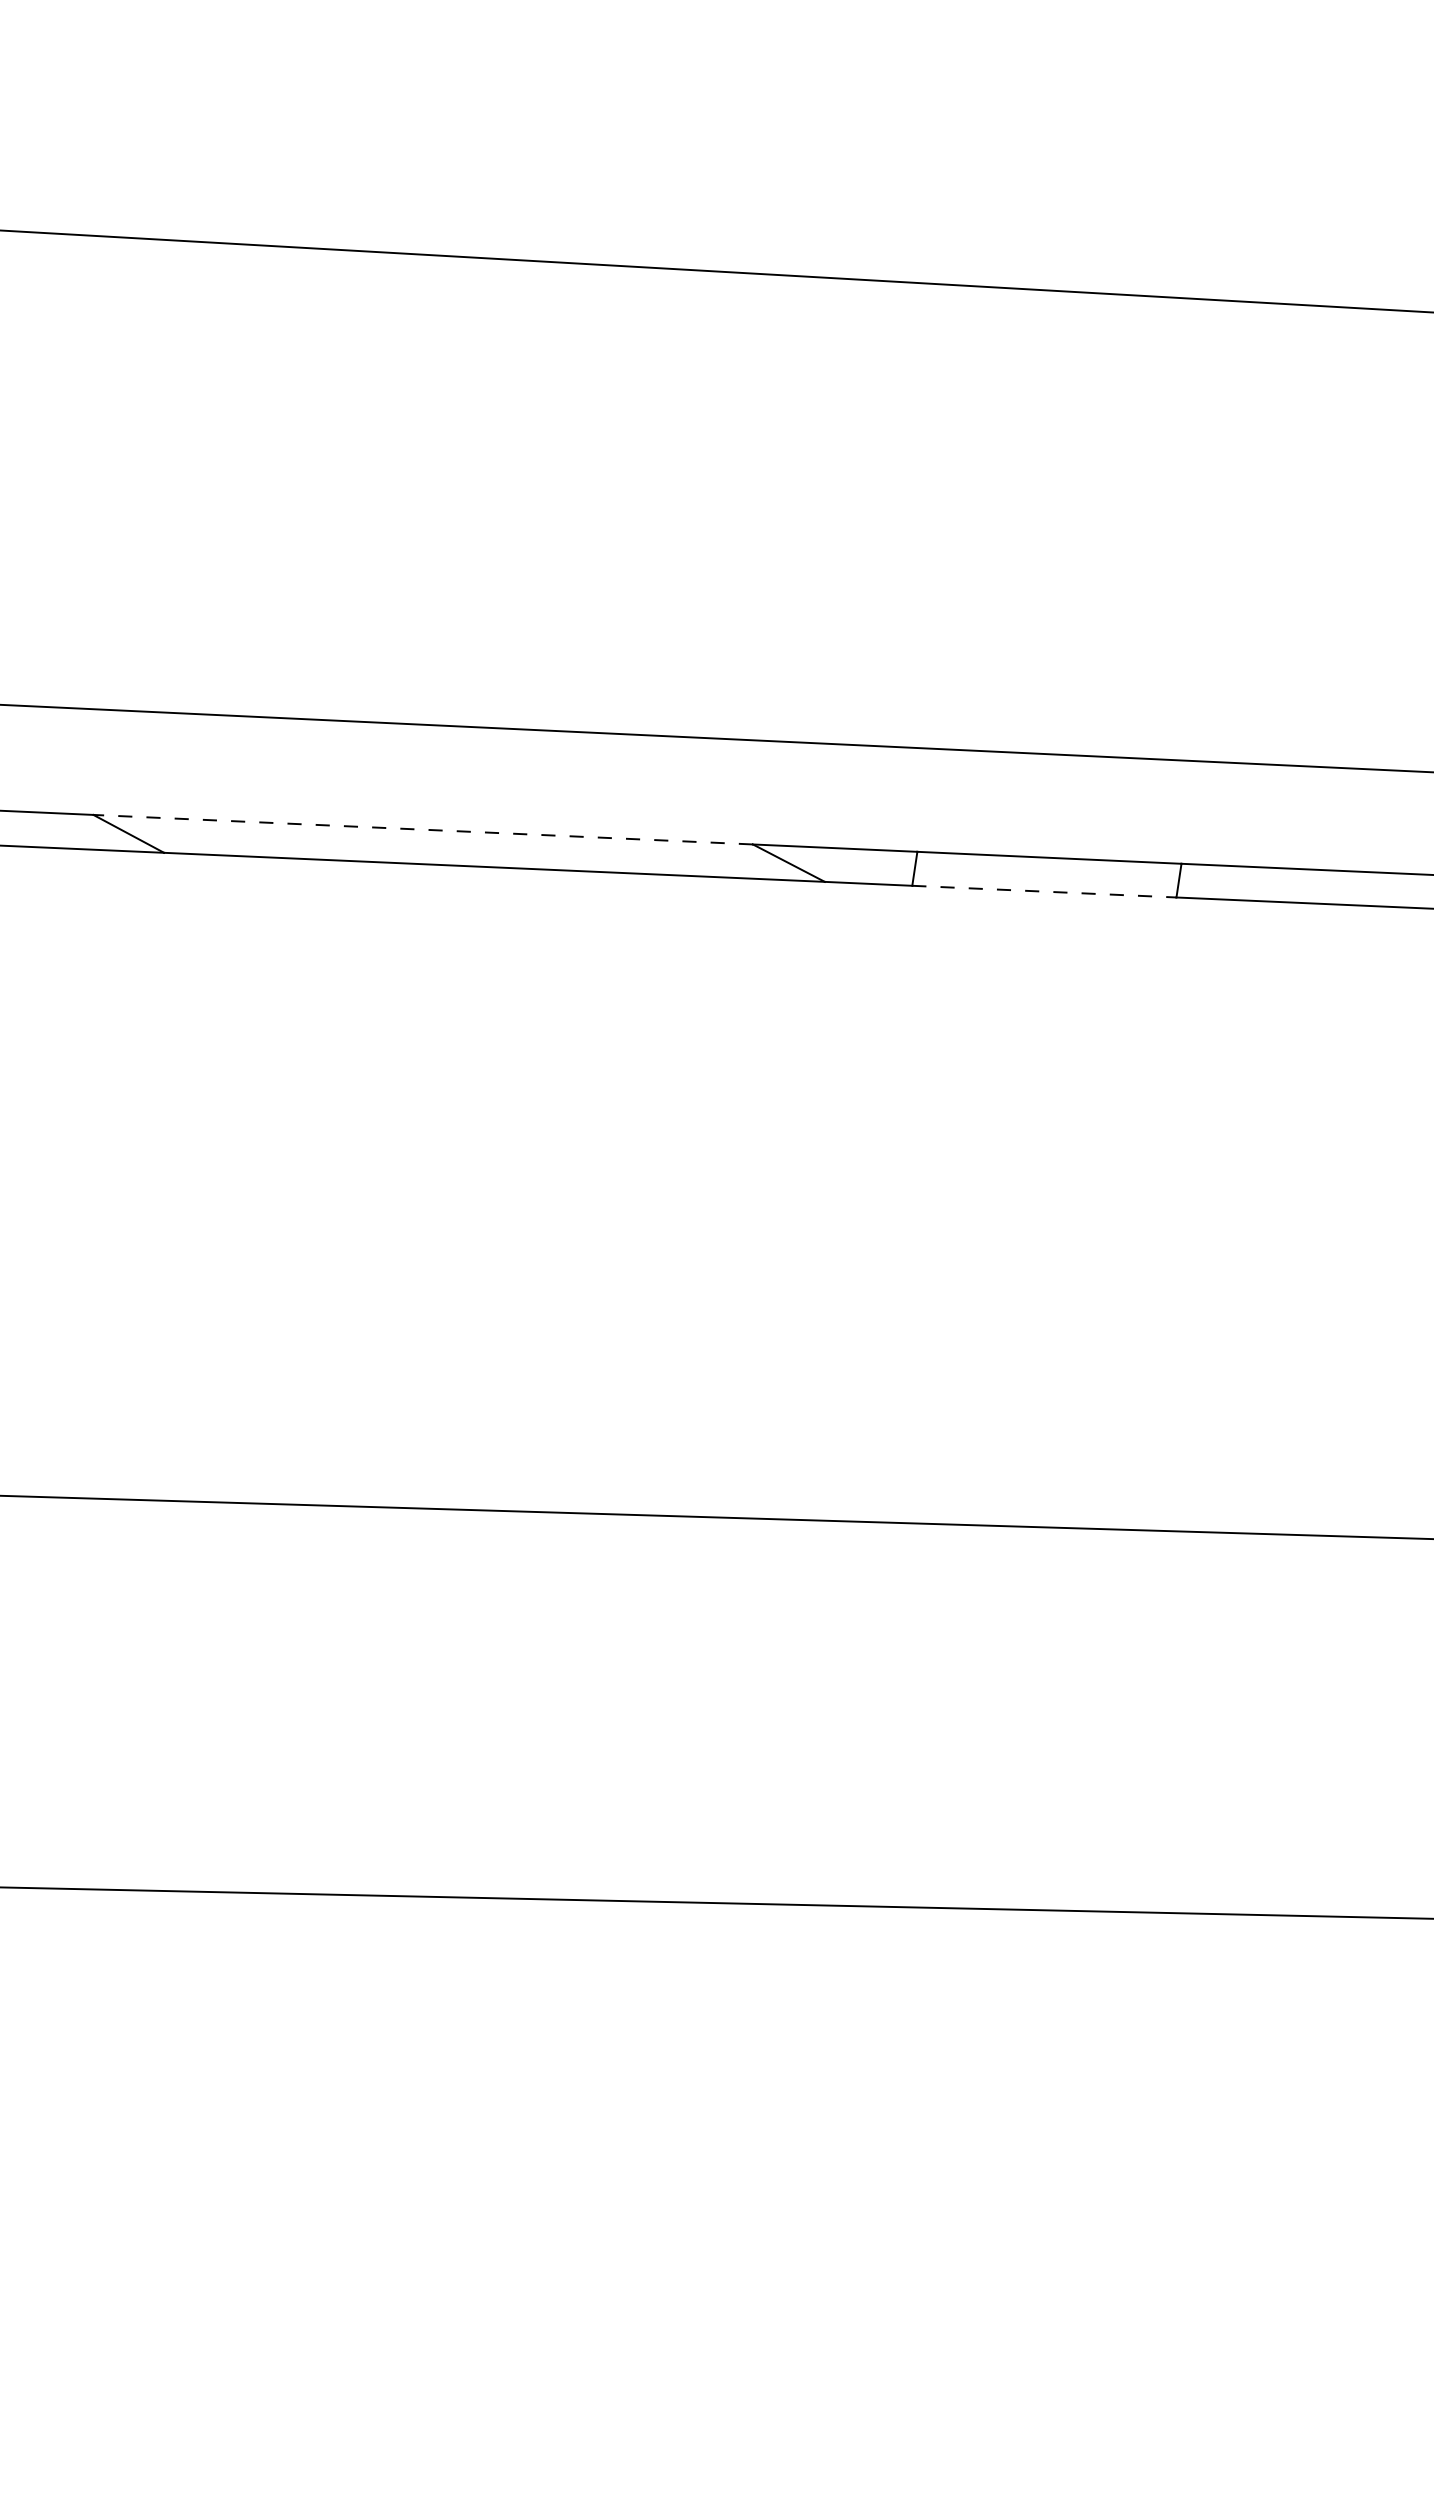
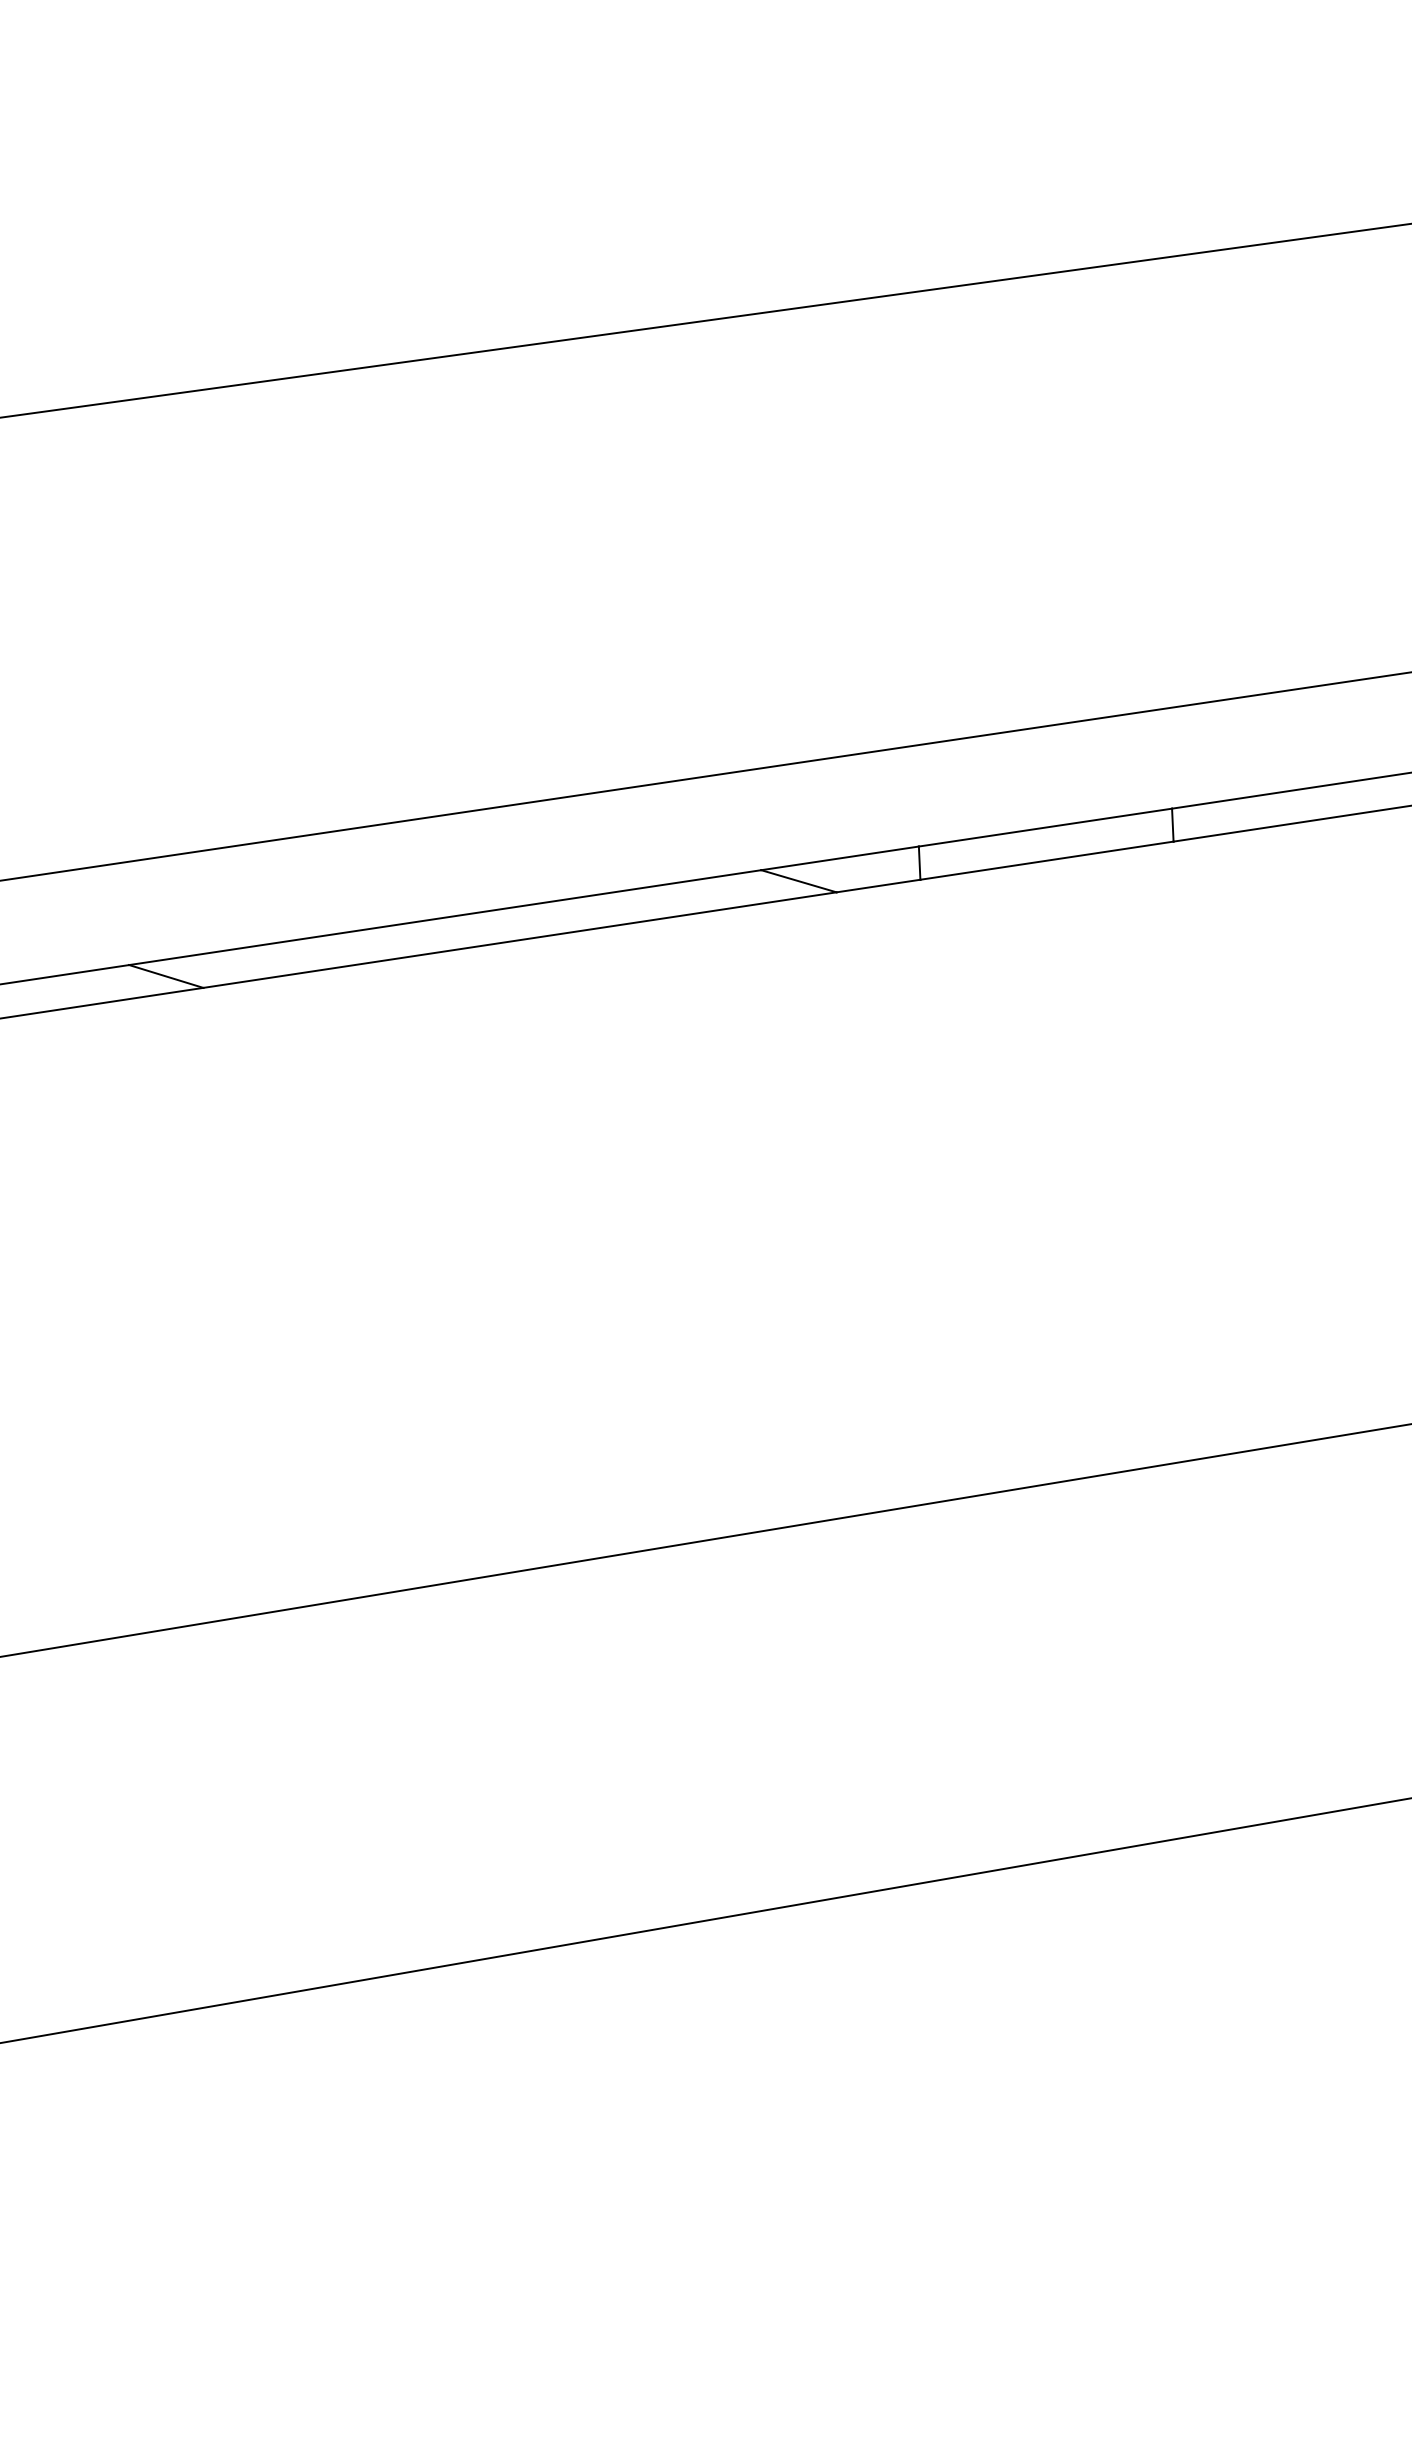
line: (423, 829) -> (445, 917), dashed -> solid
line: (1044, 891) -> (1047, 860), dashed -> solid

